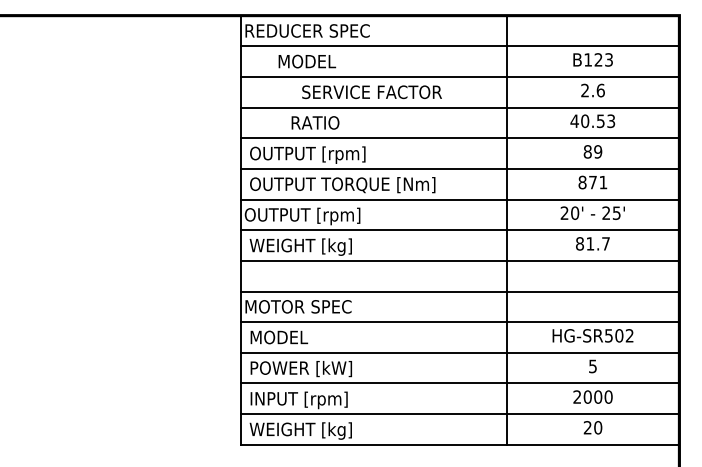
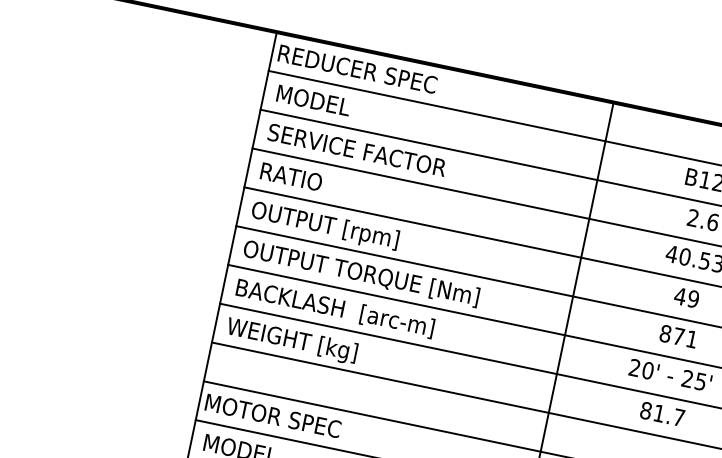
text: (307, 61) -> (314, 100), moved
text: (371, 92) -> (356, 150), moved
text: (315, 122) -> (291, 176), moved
text: (587, 151) -> (680, 295), 89 -> 49
text: (325, 216) -> (331, 308), OUTPUT [rpm] -> BACKLASH  [arc-m]

